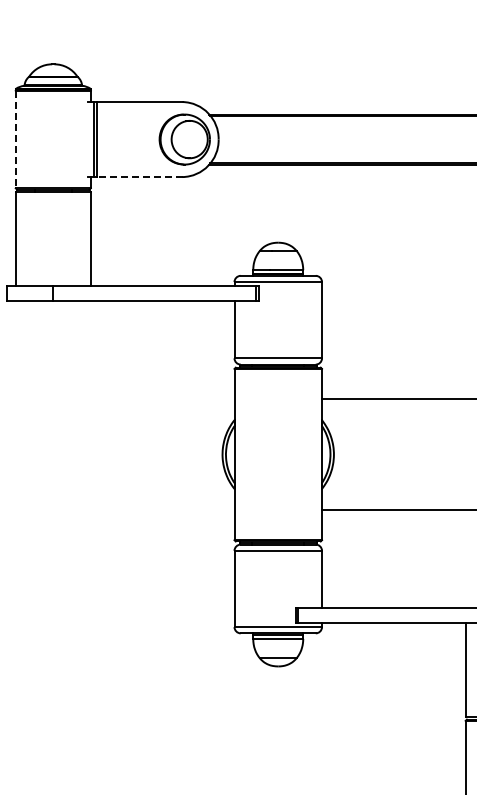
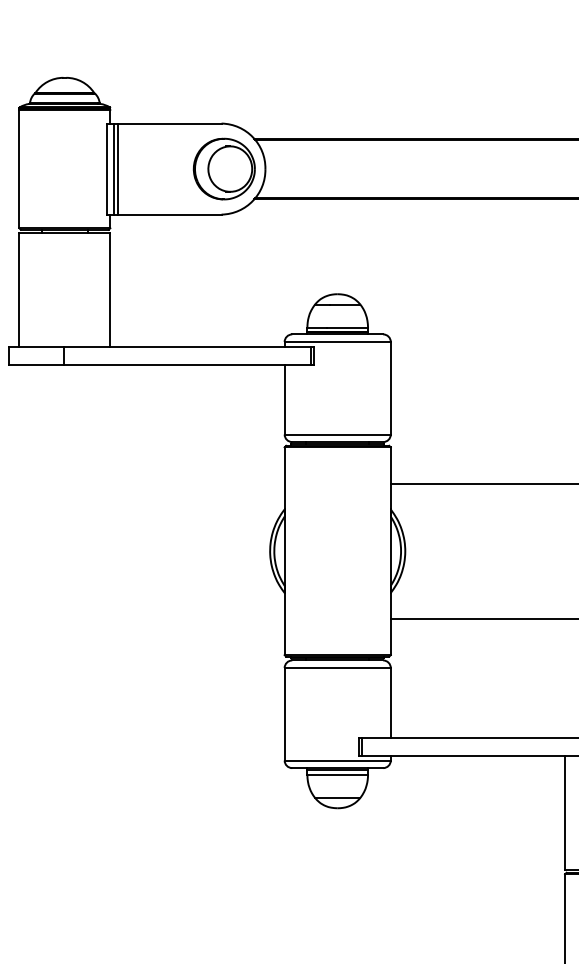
line: (15, 139) -> (18, 169), dashed -> solid
line: (88, 139) -> (107, 169), added
line: (139, 177) -> (169, 215), dashed -> solid

